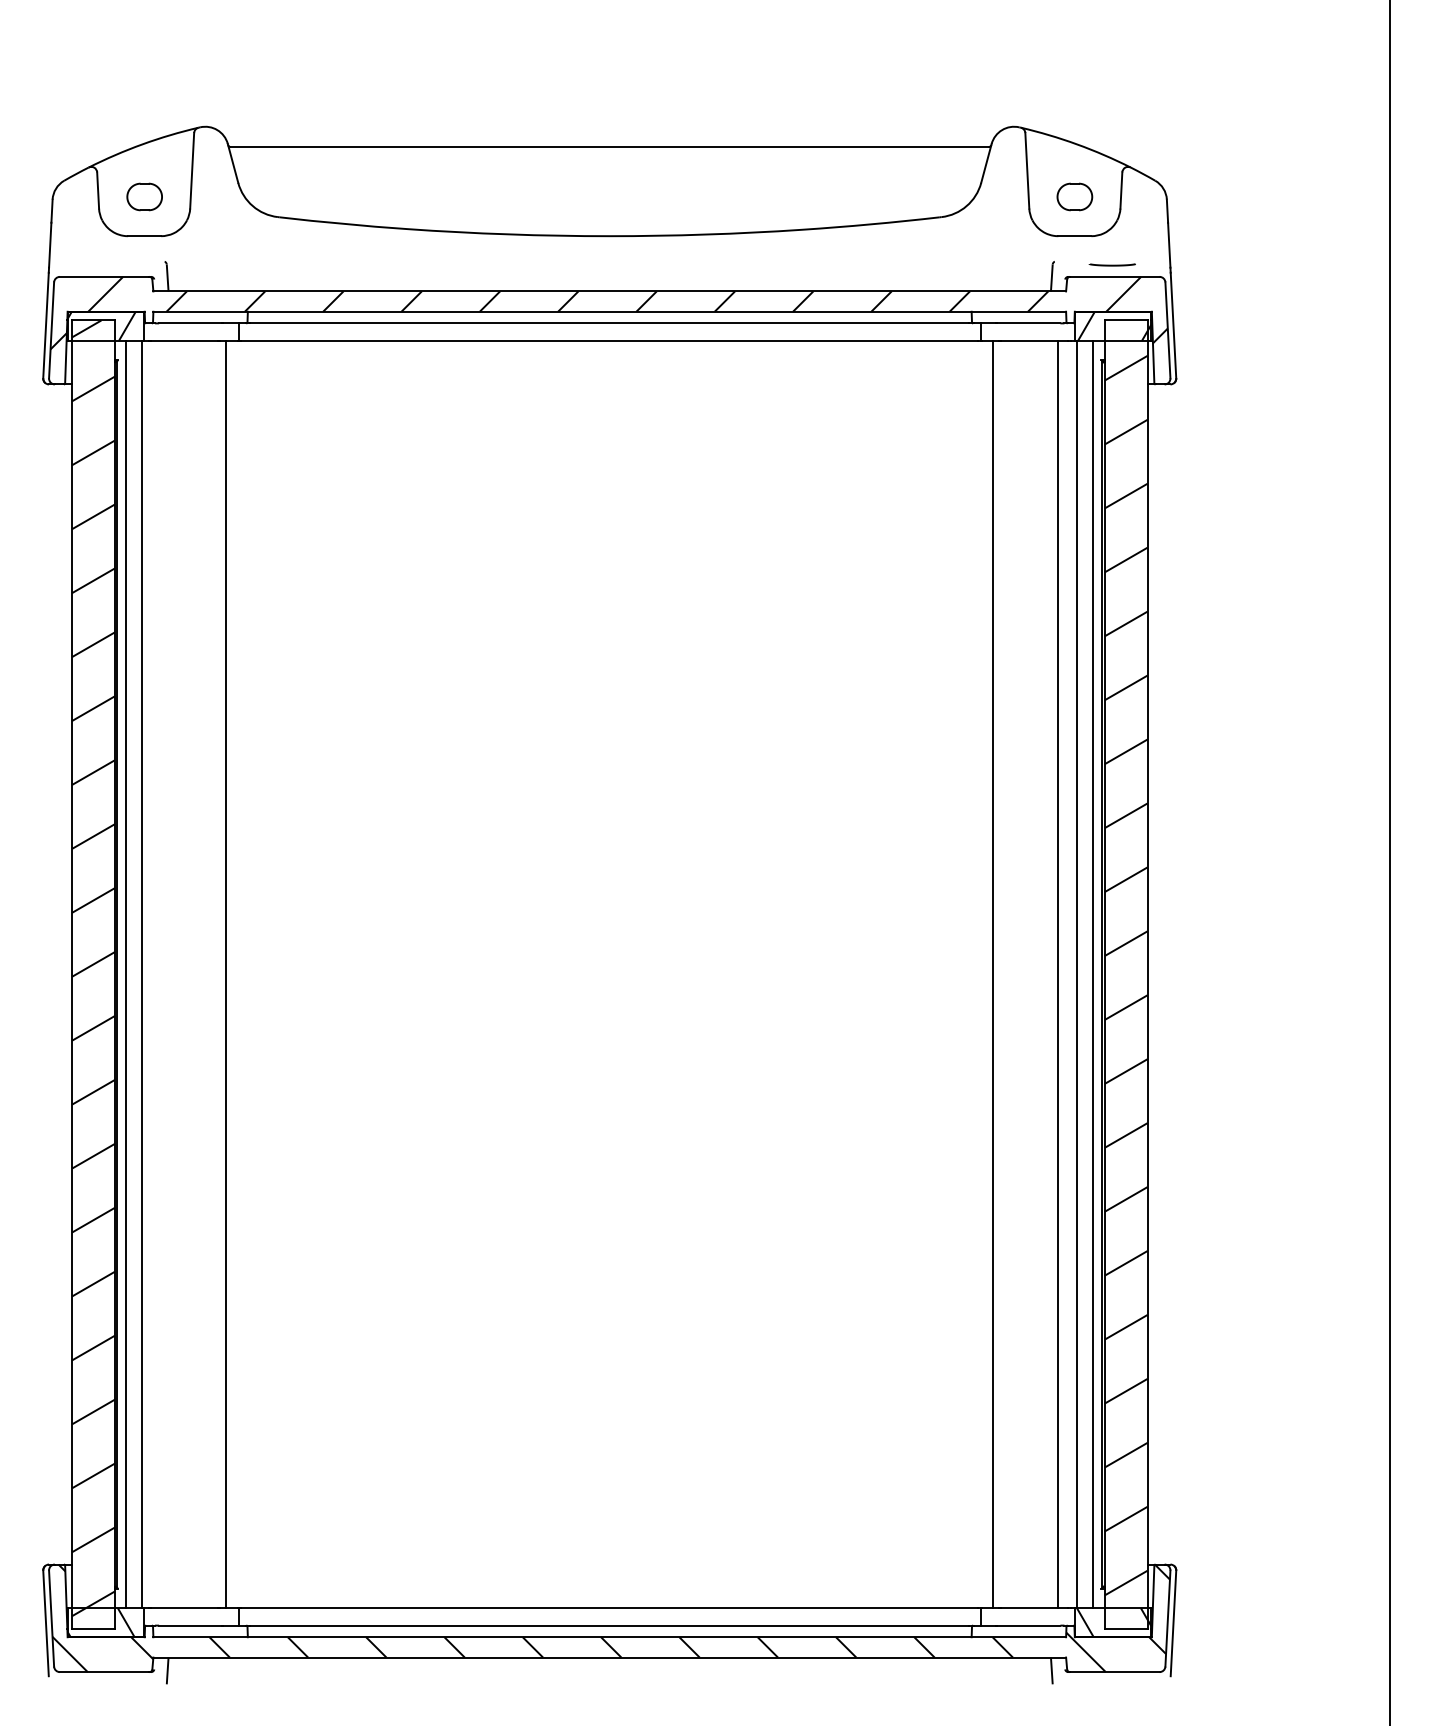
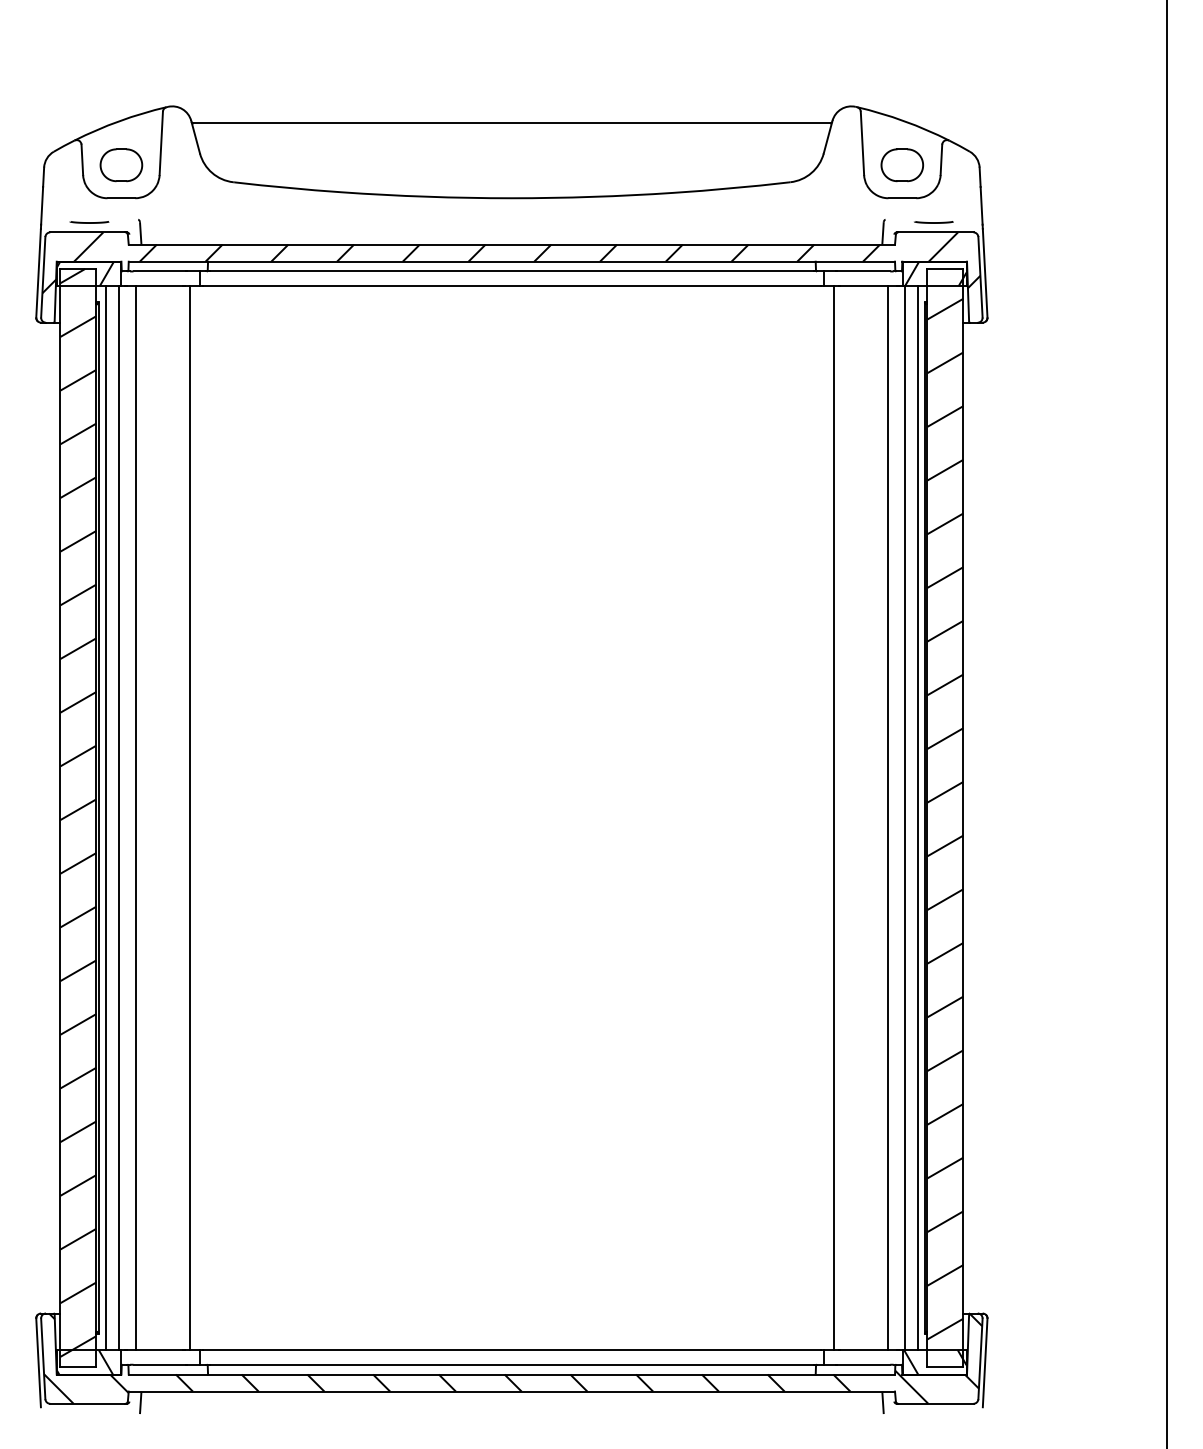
part: (144, 197) -> (121, 165), size x1.43
part: (1075, 197) -> (902, 165), size x1.43
line: (106, 265) -> (89, 222), added
line: (161, 974) -> (135, 818), added

